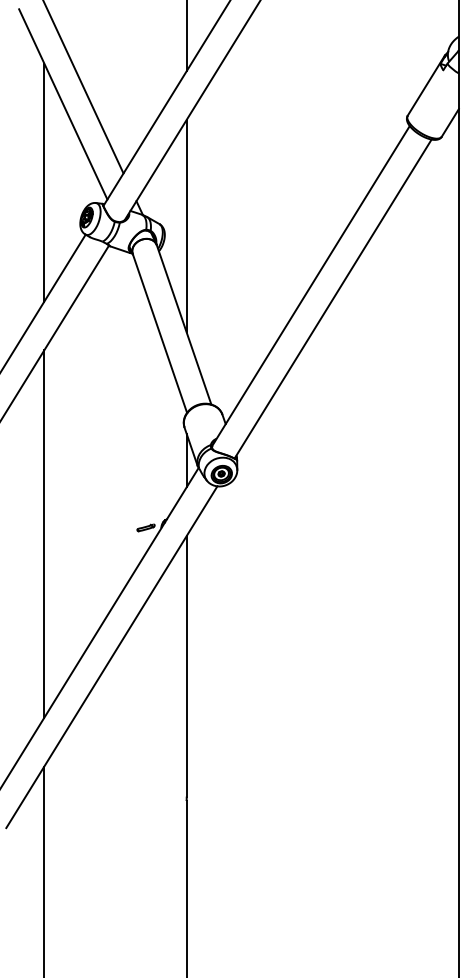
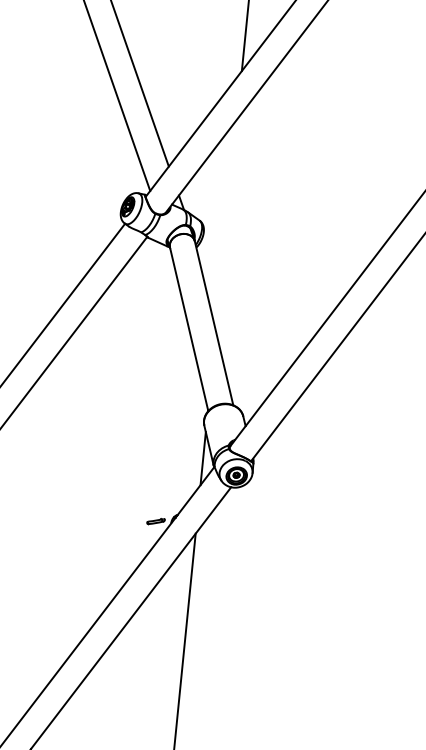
line: (44, 182) -> (89, 167), removed
line: (186, 225) -> (226, 224), removed
line: (44, 533) -> (54, 517), removed

